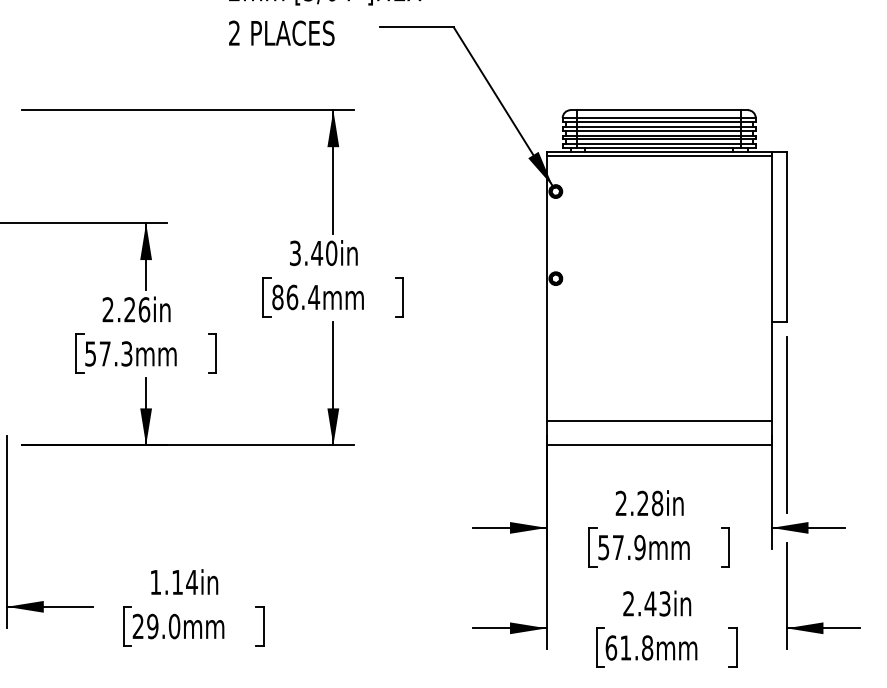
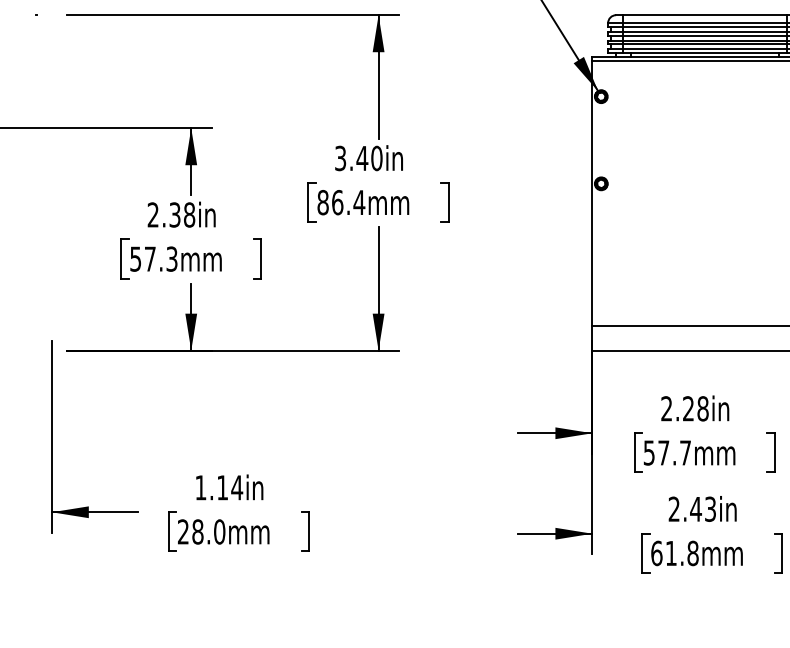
text: (137, 309) -> (182, 214), 2.26in -> 2.38in
text: (639, 547) -> (685, 452), 57.9mm -> 57.7mm
text: (152, 626) -> (197, 531), 29.0mm -> 28.0mm

